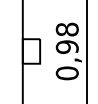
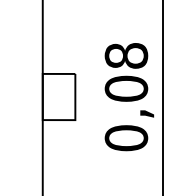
text: (67, 47) -> (126, 89), 0,98 -> 0,08

